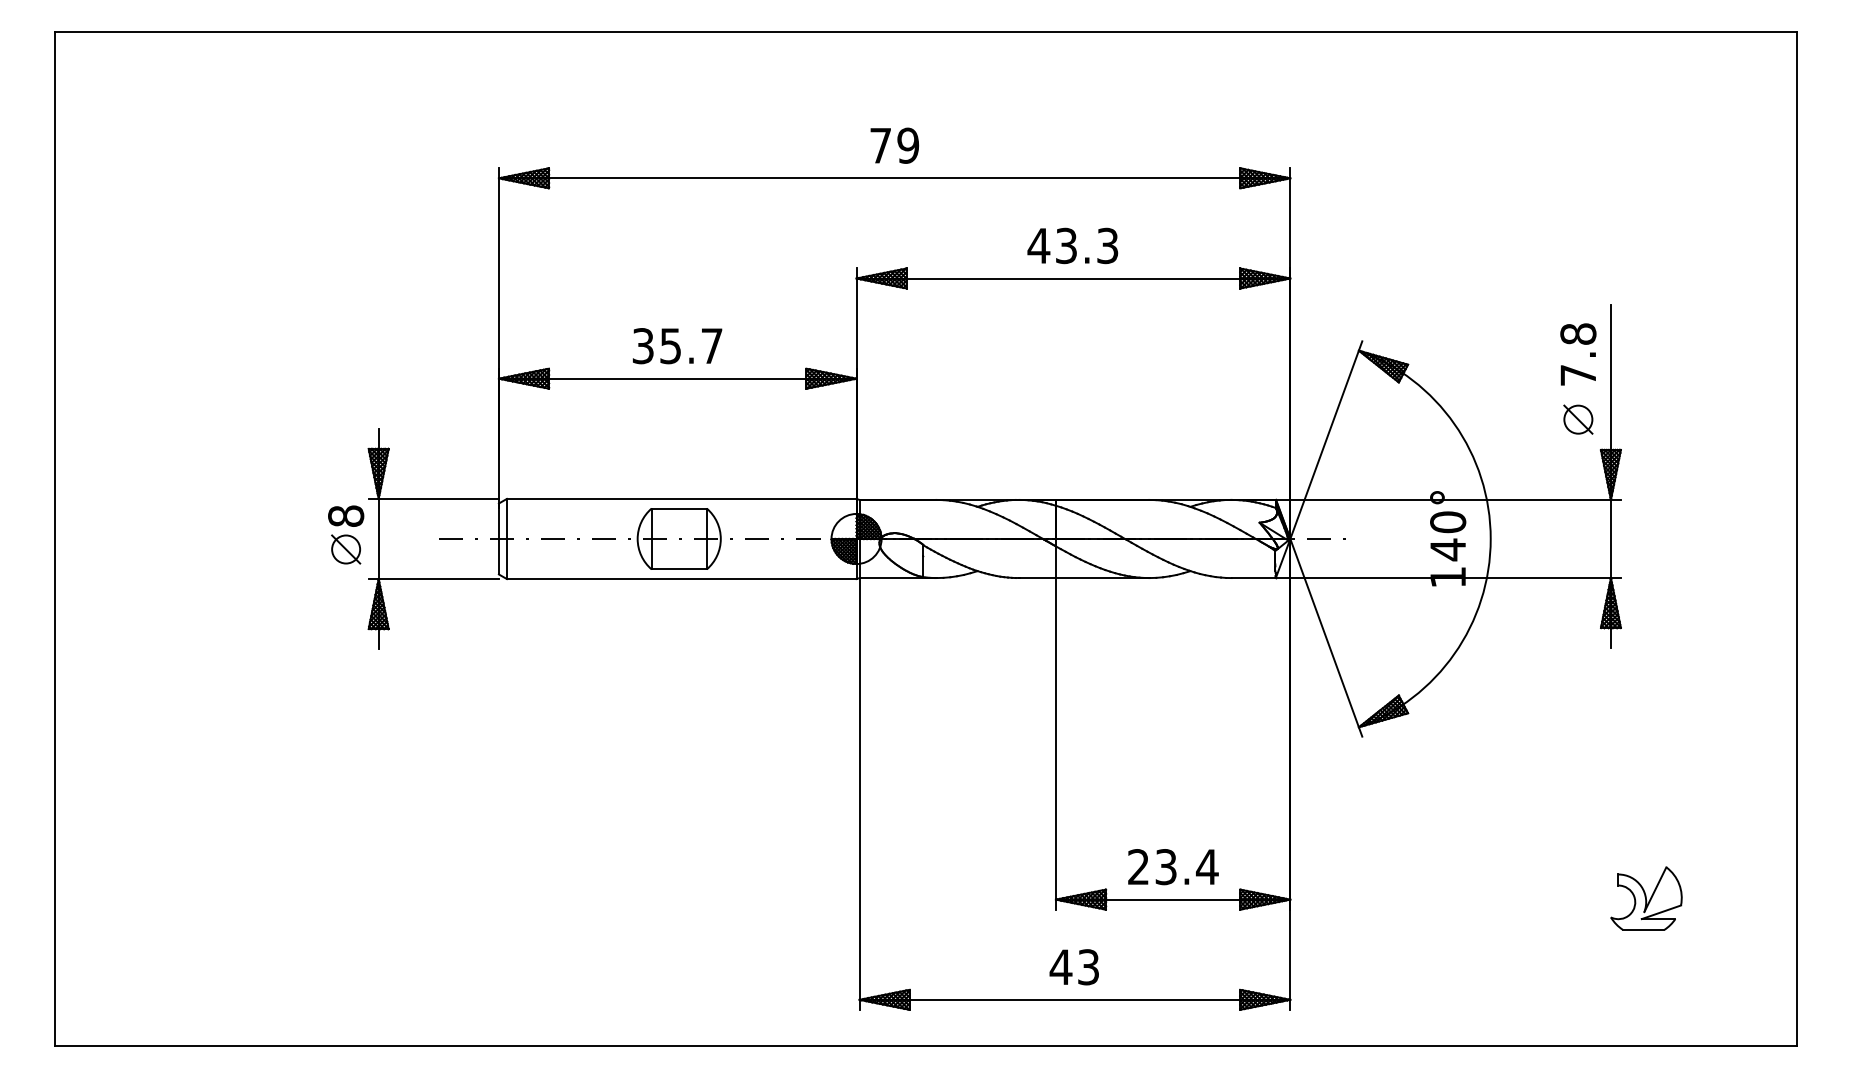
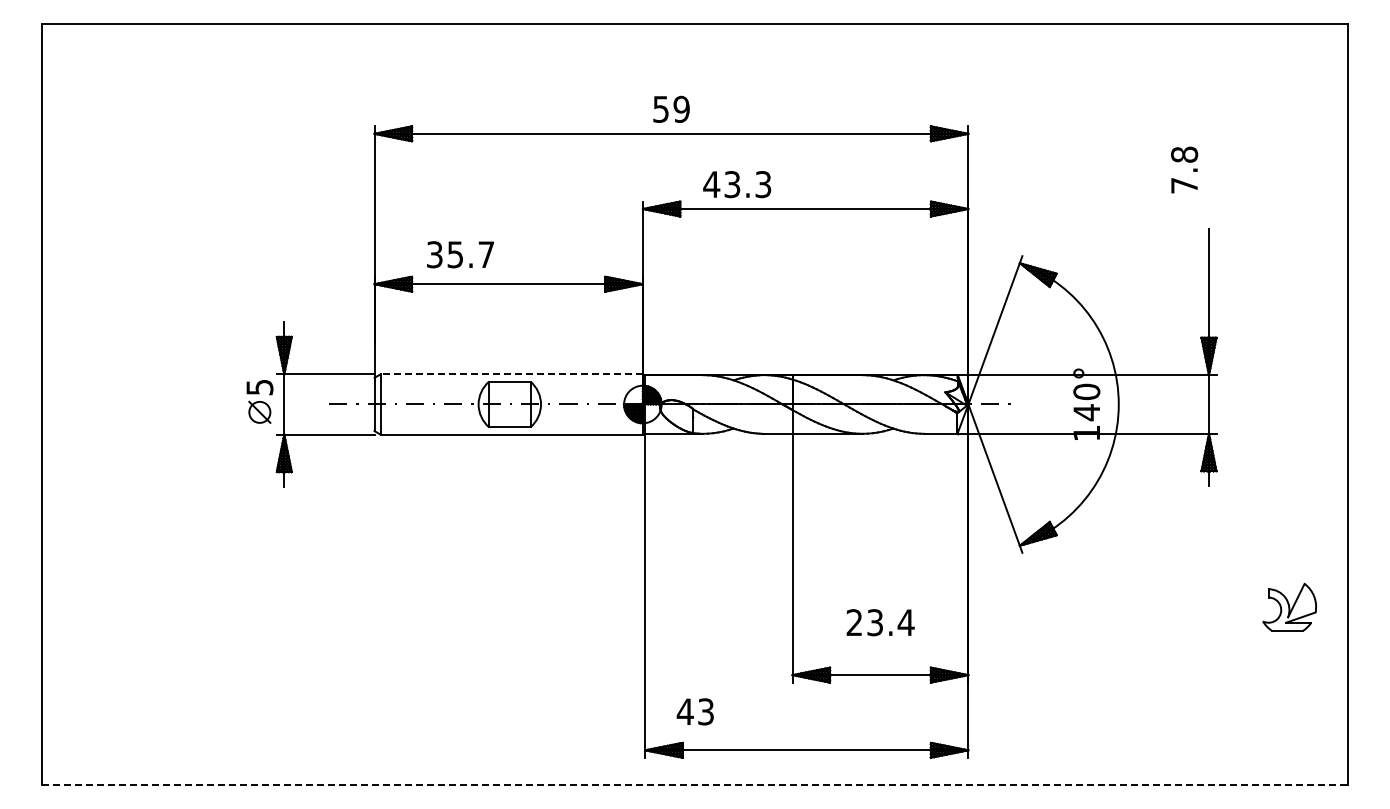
text: (880, 145) -> (660, 109), 79 -> 59
text: (1073, 245) -> (737, 184), moved
text: (677, 345) -> (460, 254), moved
text: (1578, 353) -> (1184, 169), moved
part: (1578, 419) -> (1184, 314), removed
line: (681, 499) -> (511, 374), solid -> dashed
text: (345, 516) -> (259, 387), 8 -> 5
text: (1173, 866) -> (880, 622), moved
part: (1646, 897) -> (1289, 606), moved
text: (1073, 966) -> (694, 711), moved
line: (926, 1045) -> (695, 784), solid -> dashed

